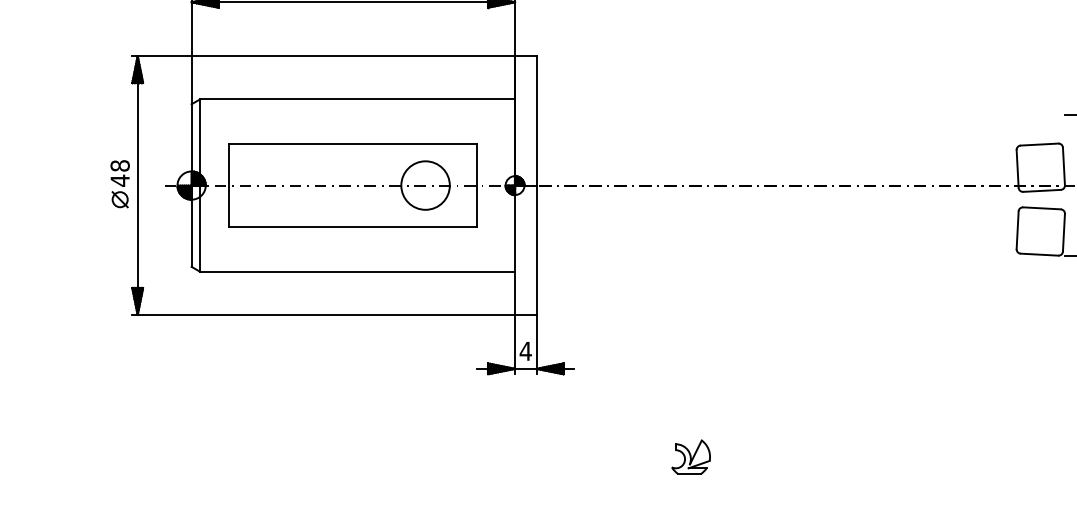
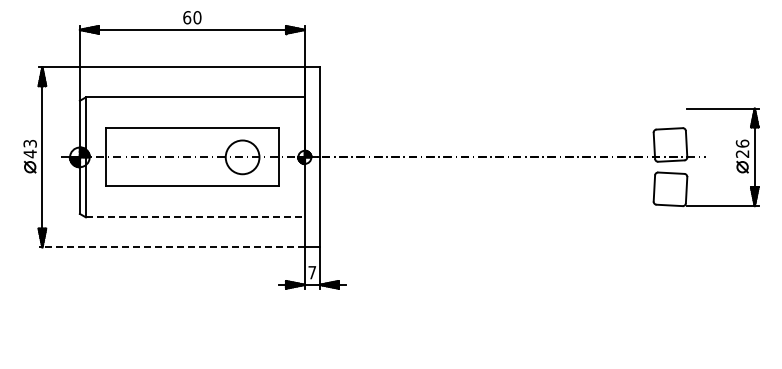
text: (119, 165) -> (29, 143), 48 -> 43
line: (357, 272) -> (195, 217), solid -> dashed
line: (323, 315) -> (171, 247), solid -> dashed
text: (526, 351) -> (312, 272), 4 -> 7
part: (691, 456) -> (427, 345), removed

